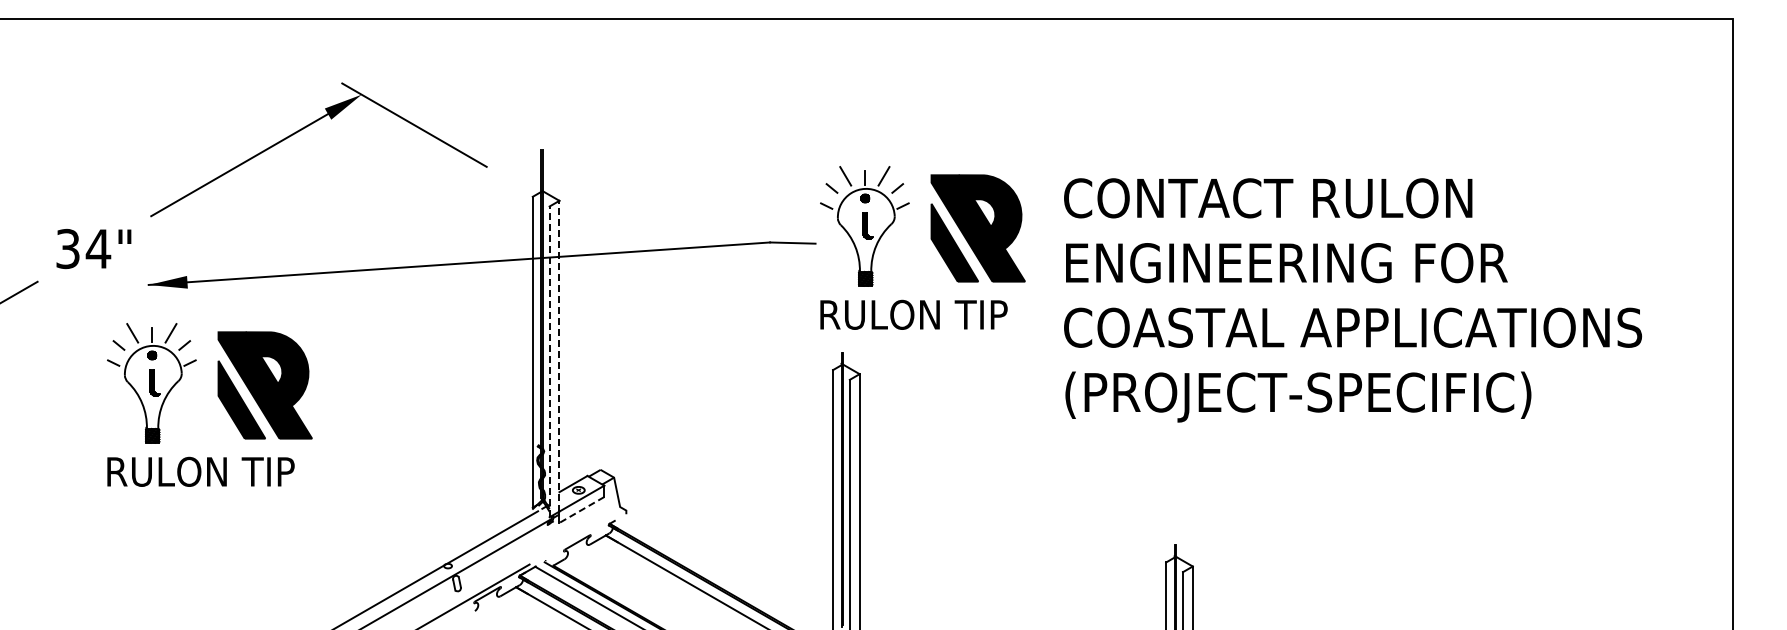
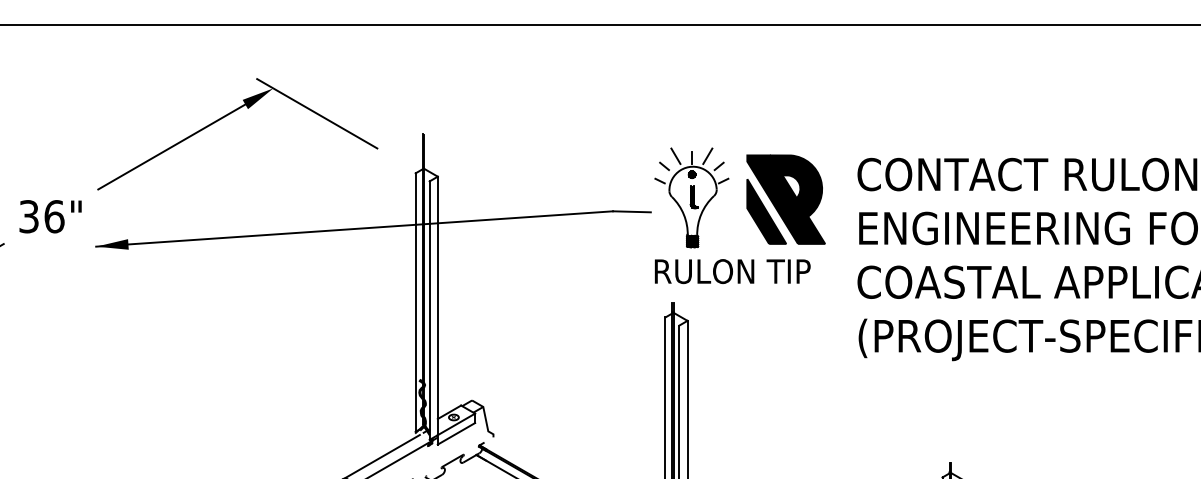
text: (98, 248) -> (54, 216), 34" -> 36"
line: (559, 355) -> (437, 305), dashed -> solid
line: (549, 361) -> (429, 310), dashed -> solid
part: (219, 399) -> (155, 341), removed
line: (581, 509) -> (456, 433), dashed -> solid

